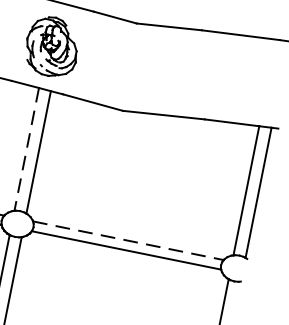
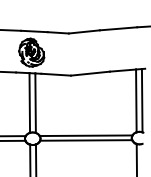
line: (25, 150) -> (29, 103), dashed -> solid
line: (129, 240) -> (86, 135), dashed -> solid

